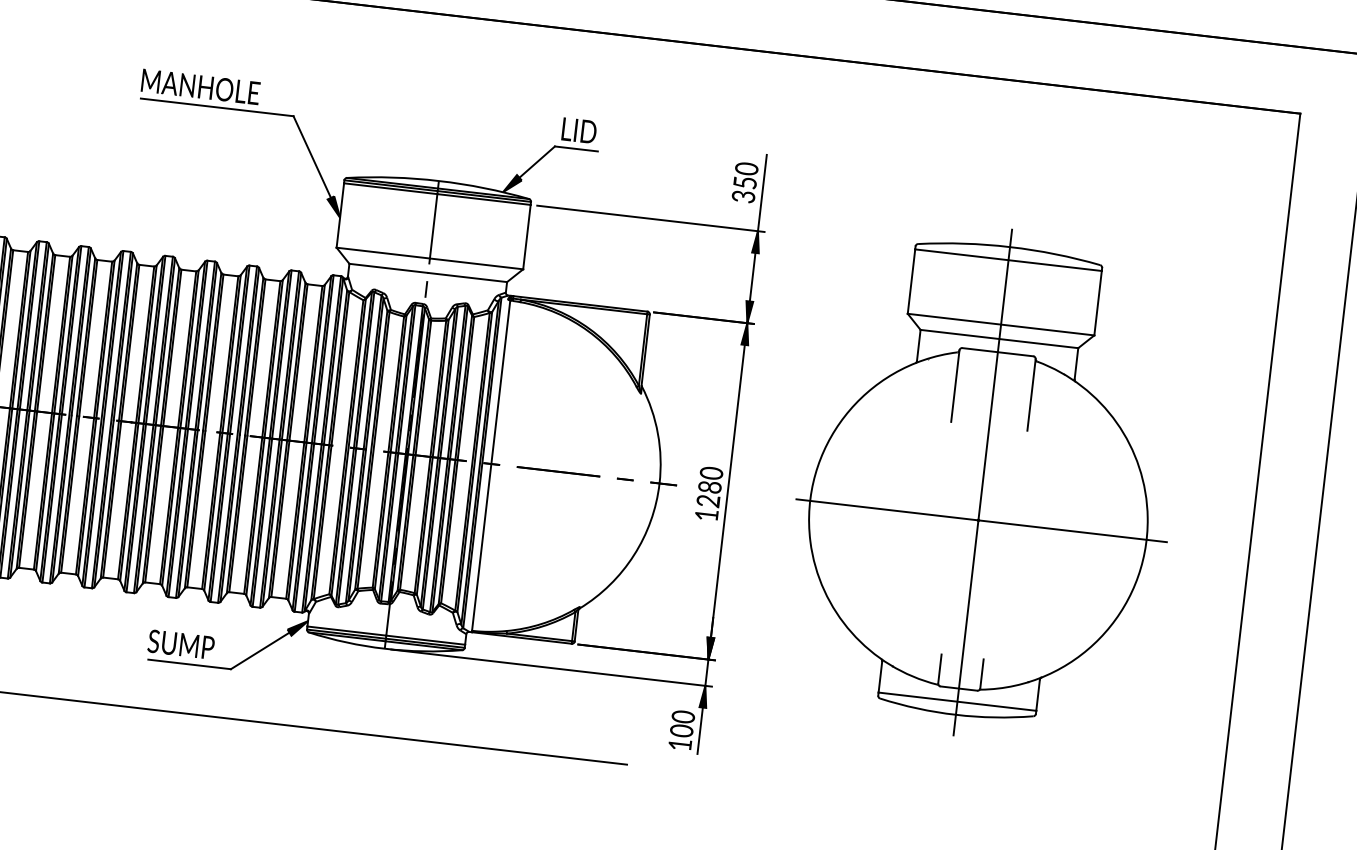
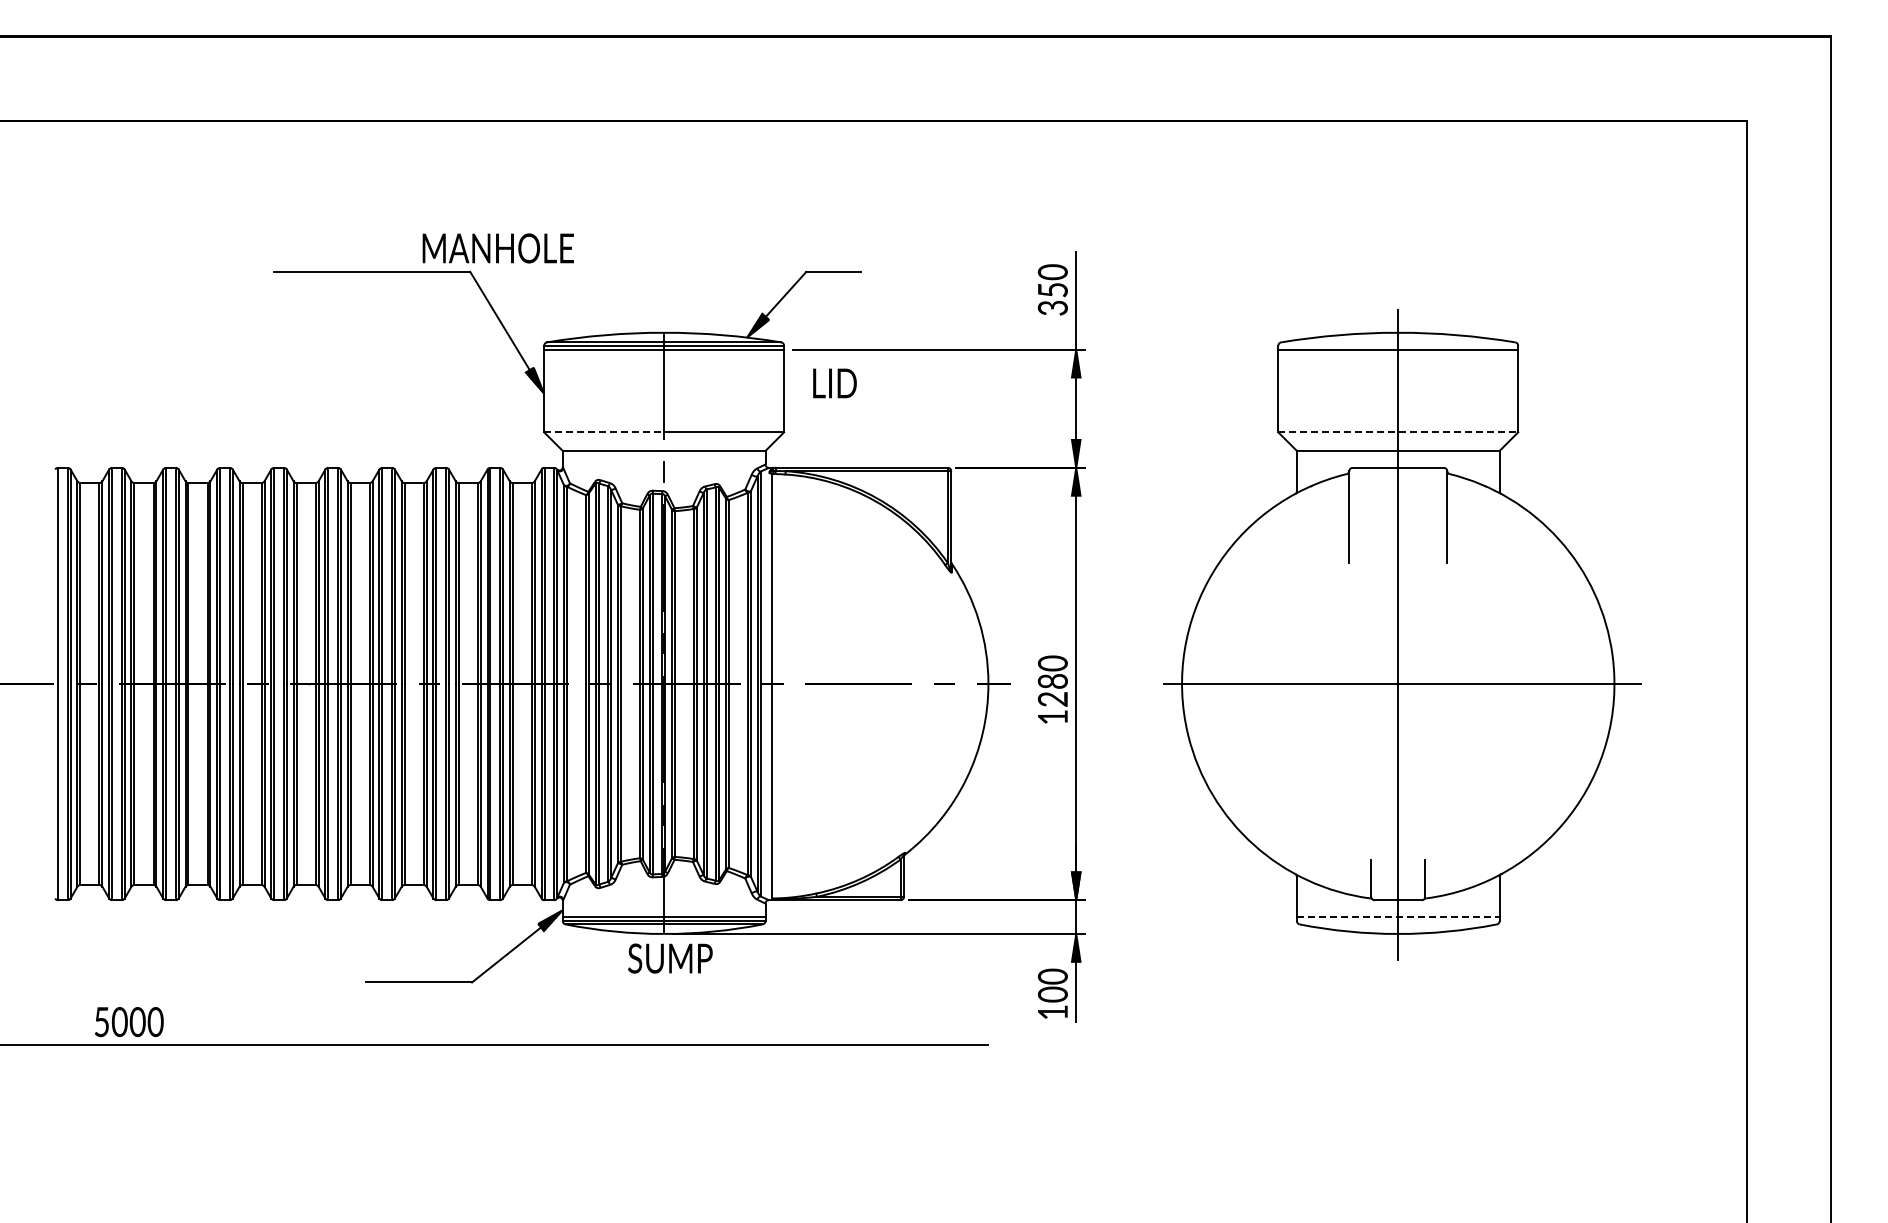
text: (200, 86) -> (497, 248), moved
text: (579, 130) -> (834, 383), moved
line: (383, 253) -> (604, 432), solid -> dashed
line: (1001, 324) -> (1398, 432), solid -> dashed
text: (181, 644) -> (670, 958), moved
line: (957, 702) -> (1398, 917), solid -> dashed

